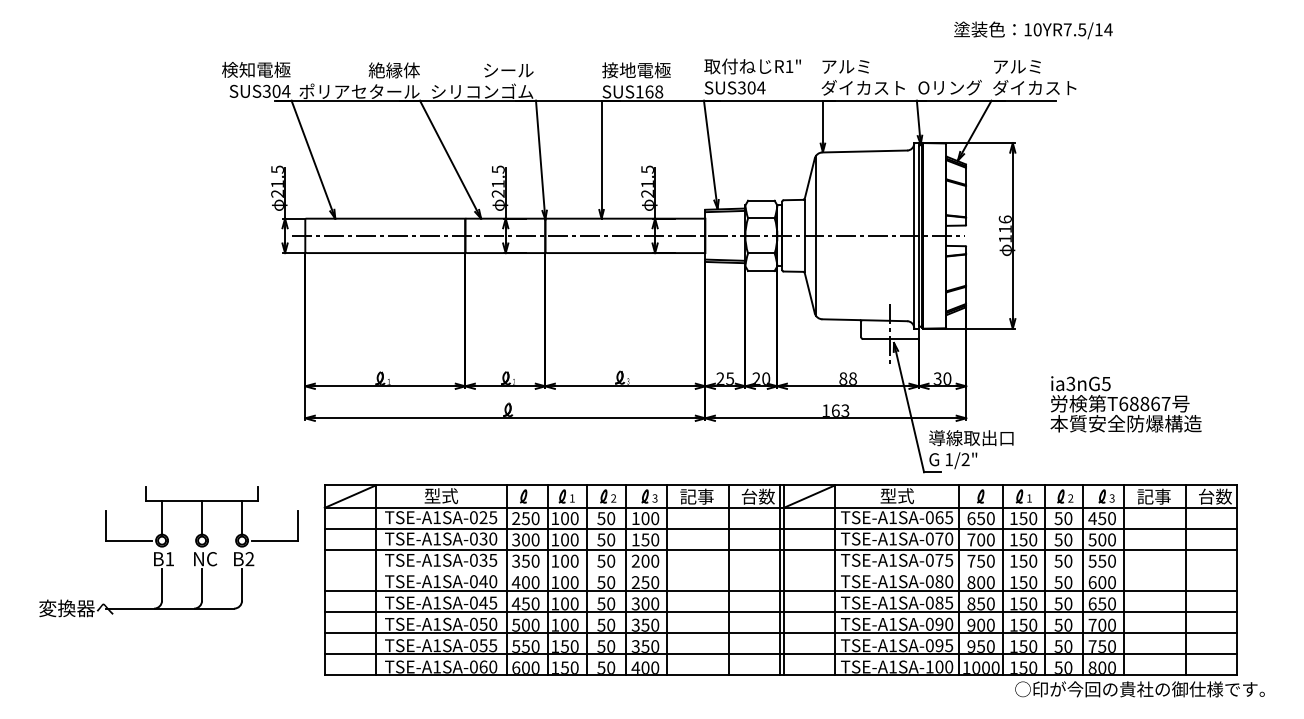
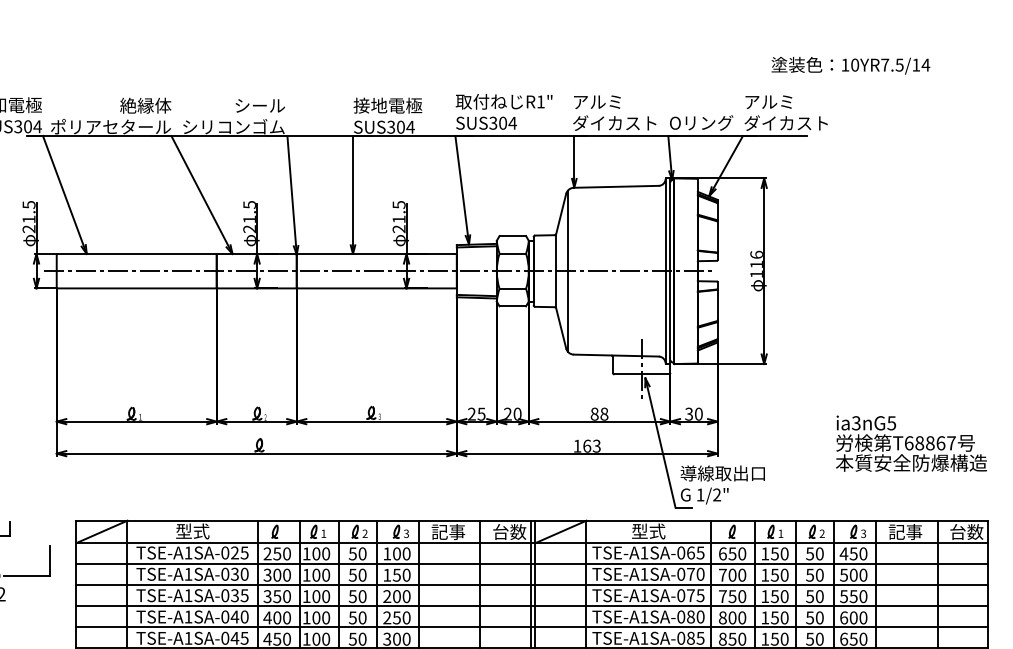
text: (1033, 30) -> (850, 65), moved
text: (649, 91) -> (400, 126), SUS168 -> SUS304
text: (1125, 404) -> (910, 443), moved
line: (780, 570) -> (531, 605), added

